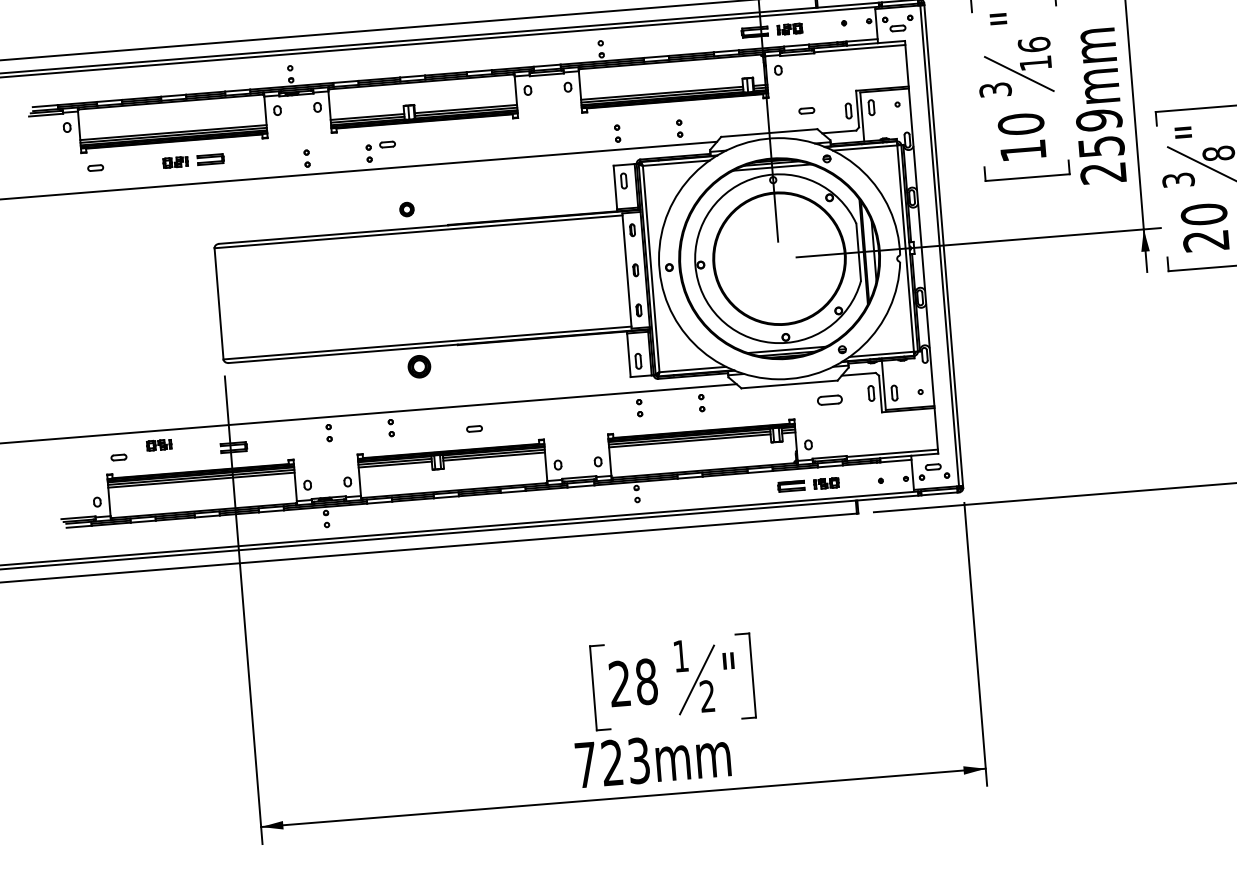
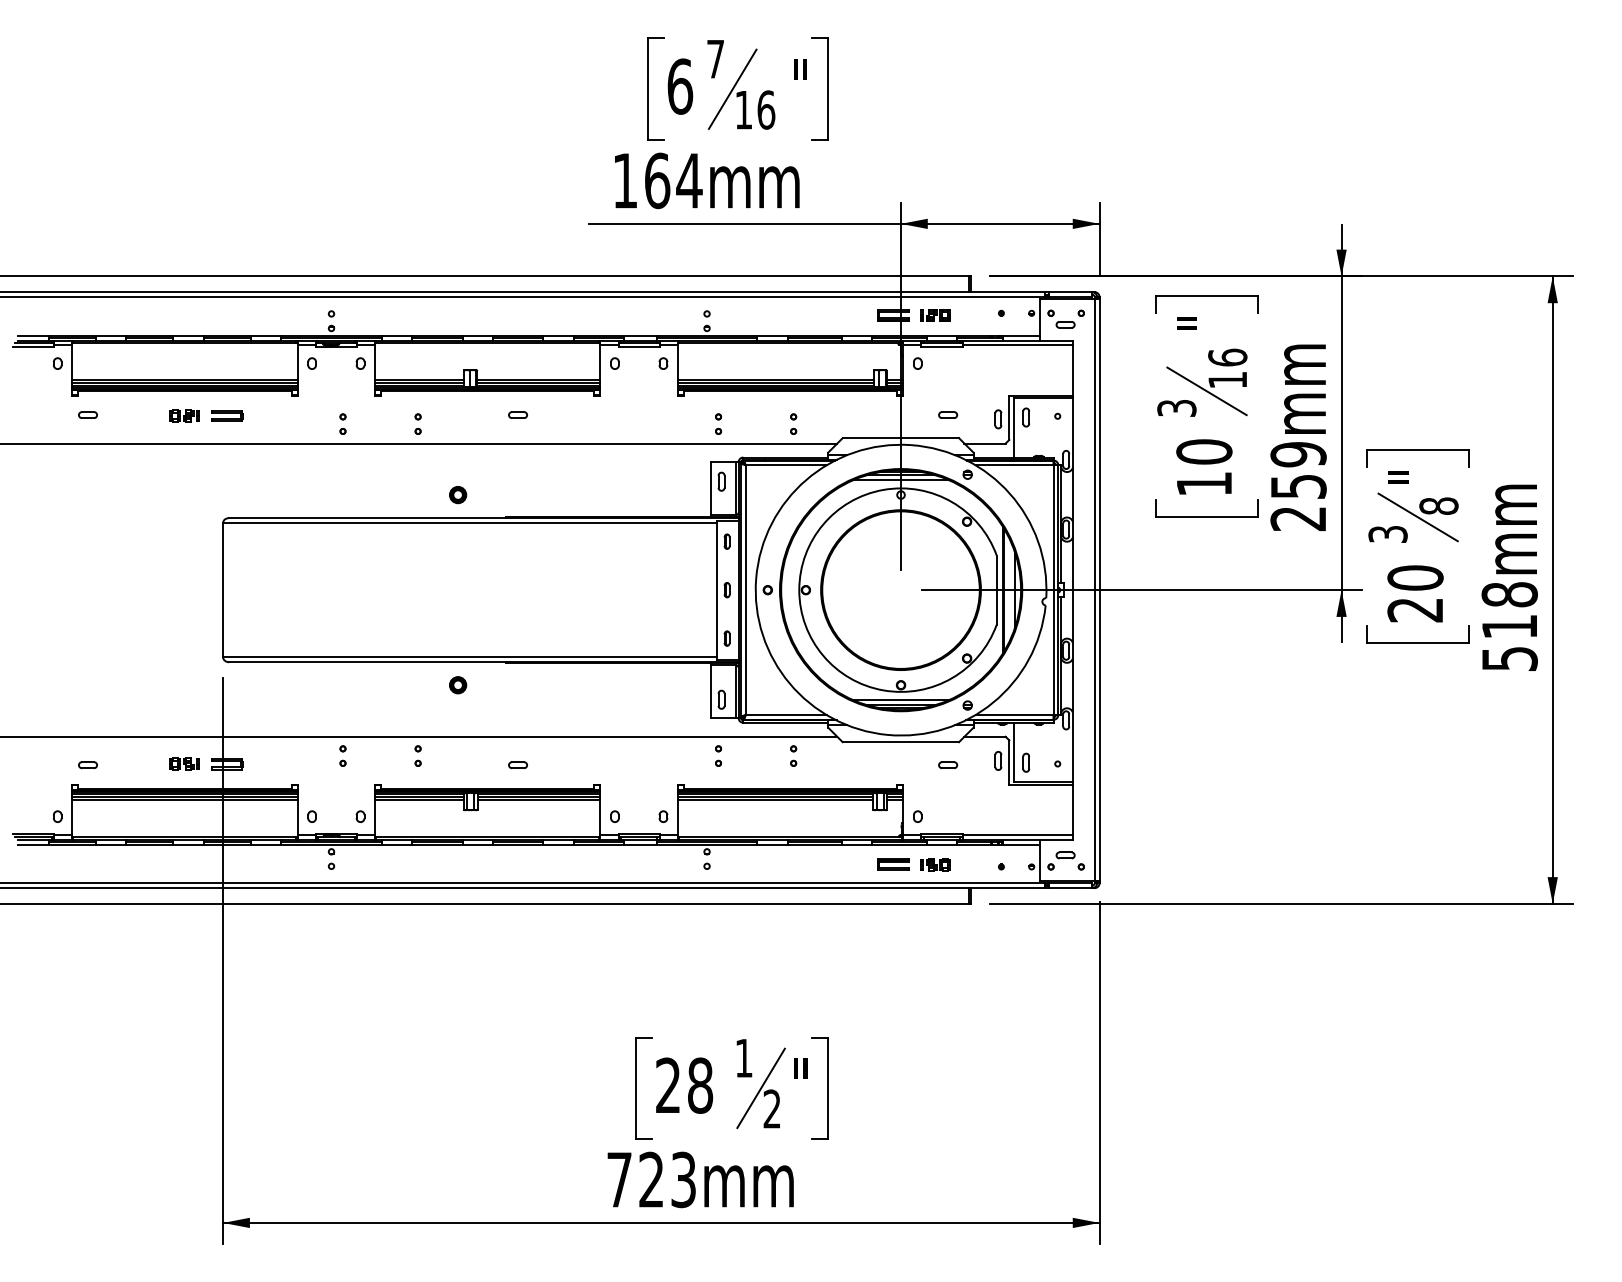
part: (387, 144) -> (517, 414), moved
part: (419, 367) -> (458, 685), size x0.62
part: (830, 400) -> (948, 765), size x0.62
part: (159, 444) -> (184, 763), moved

